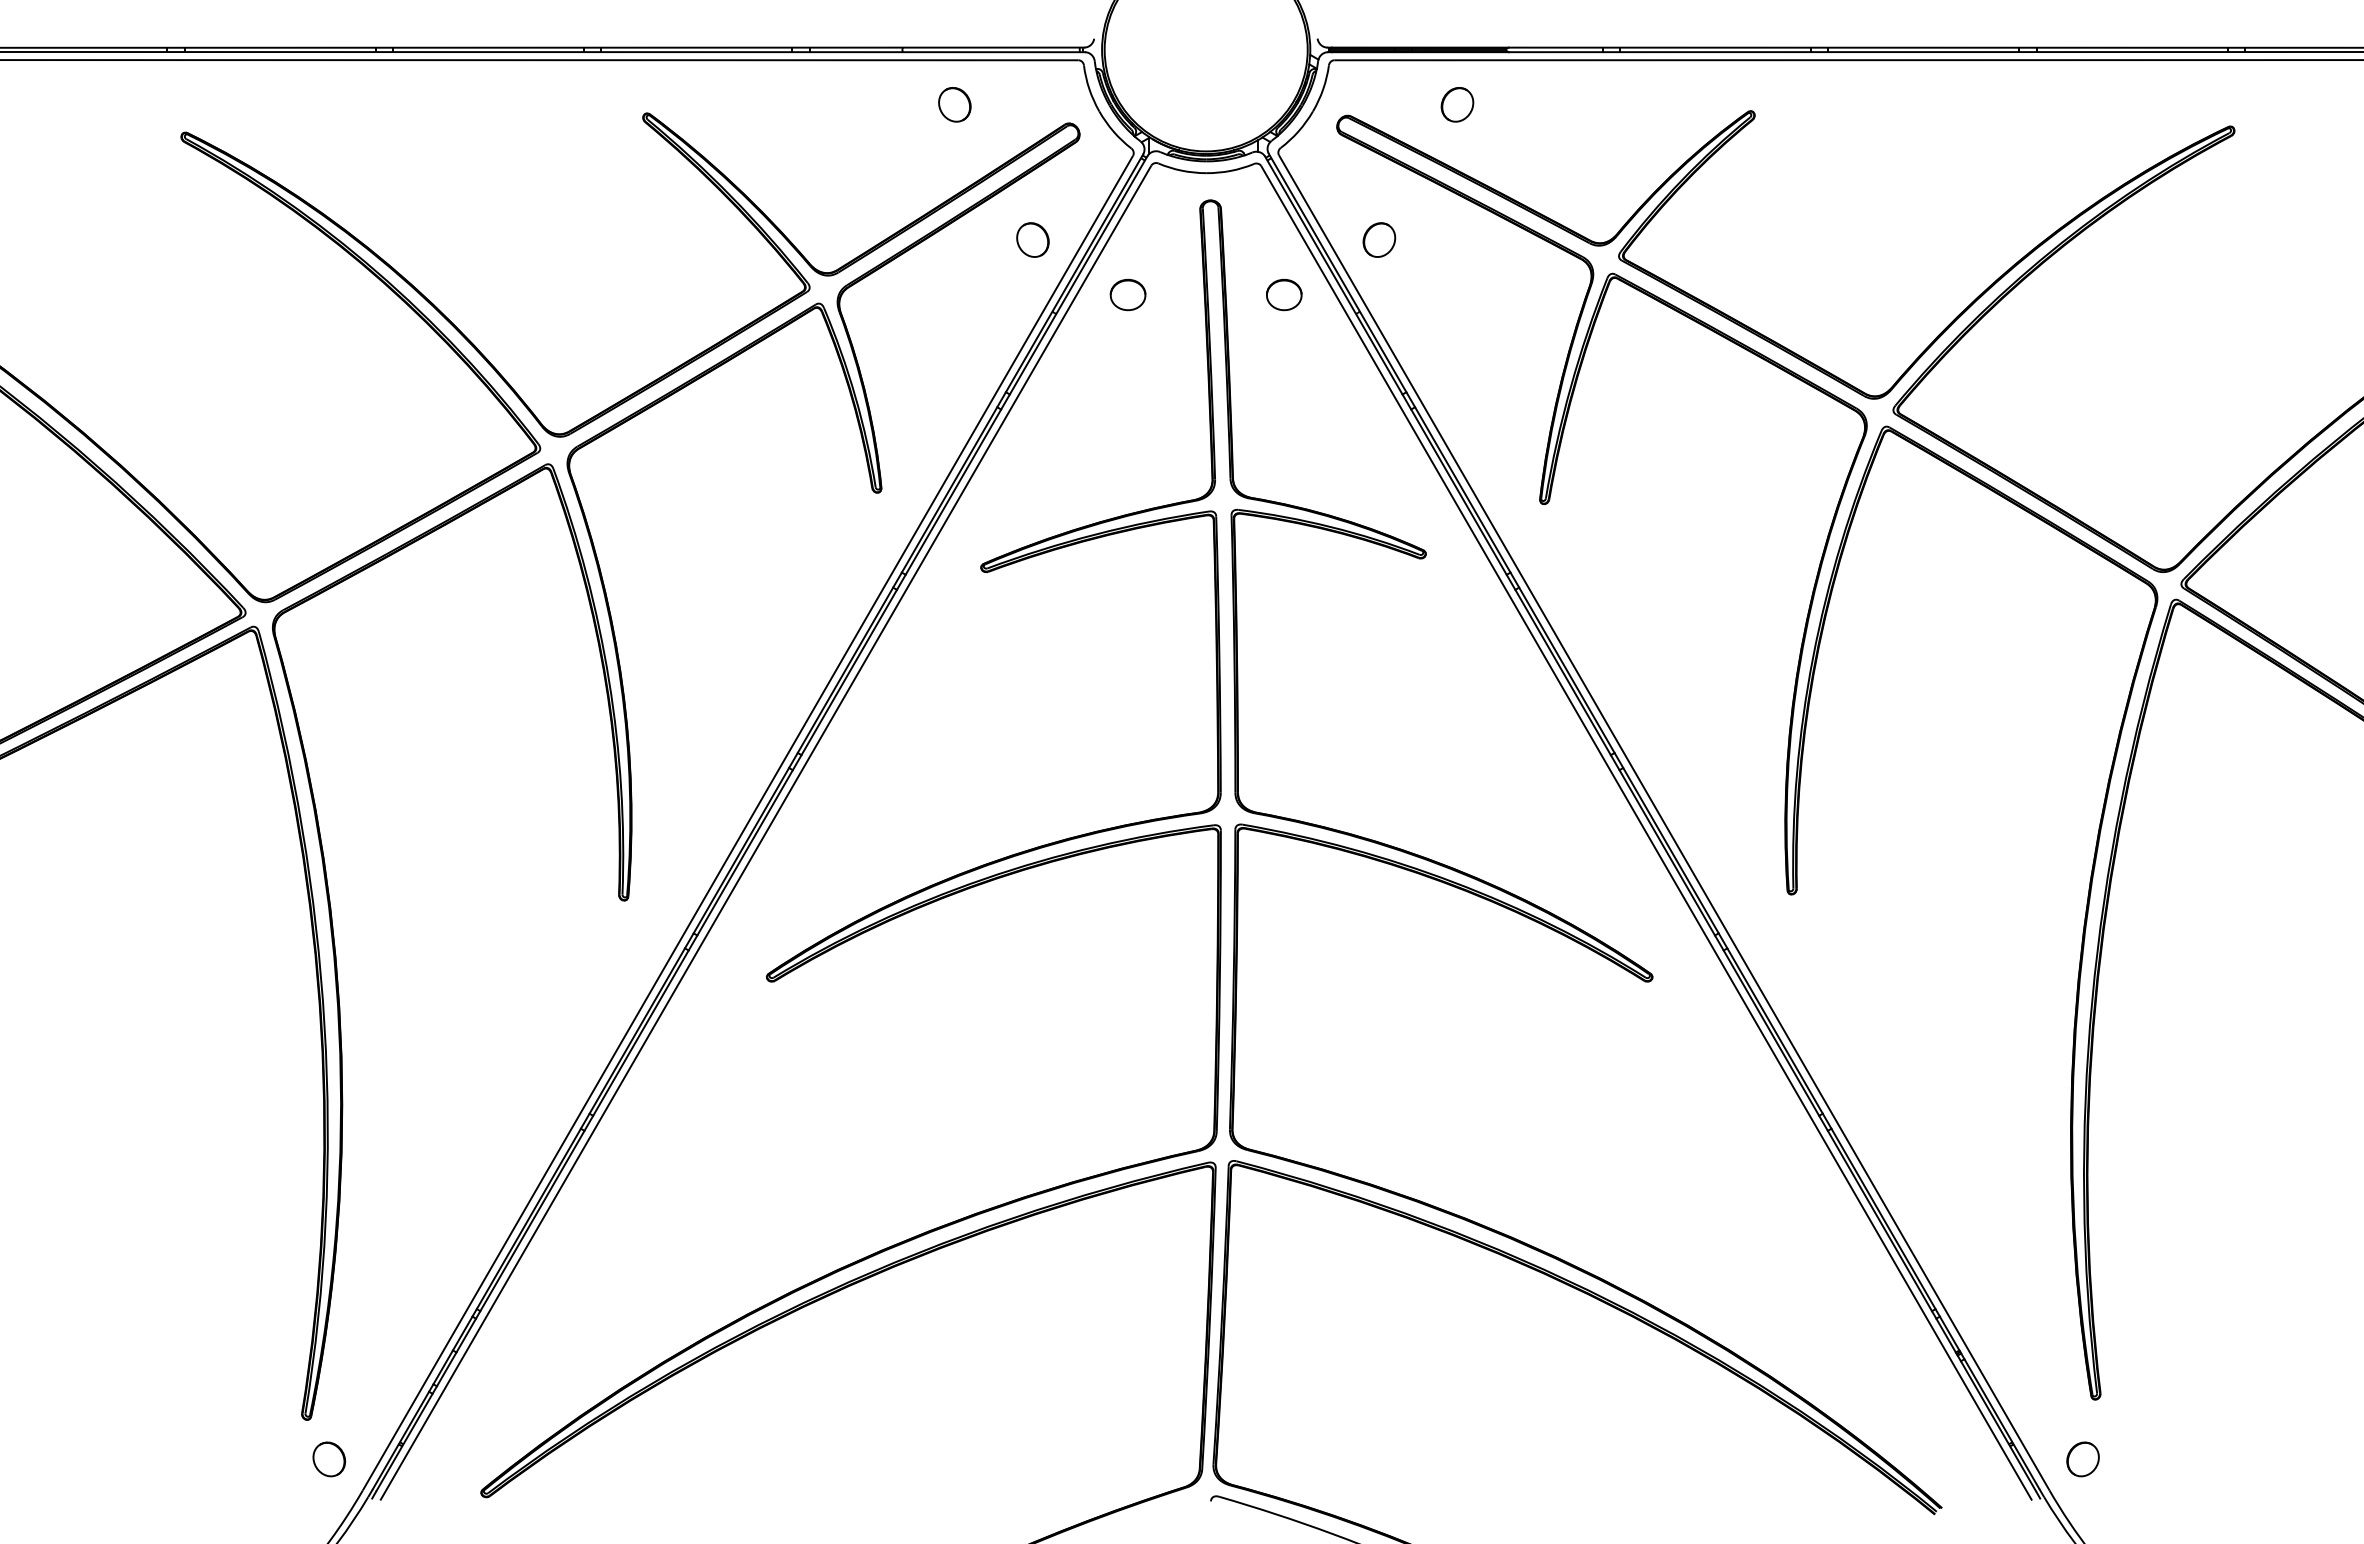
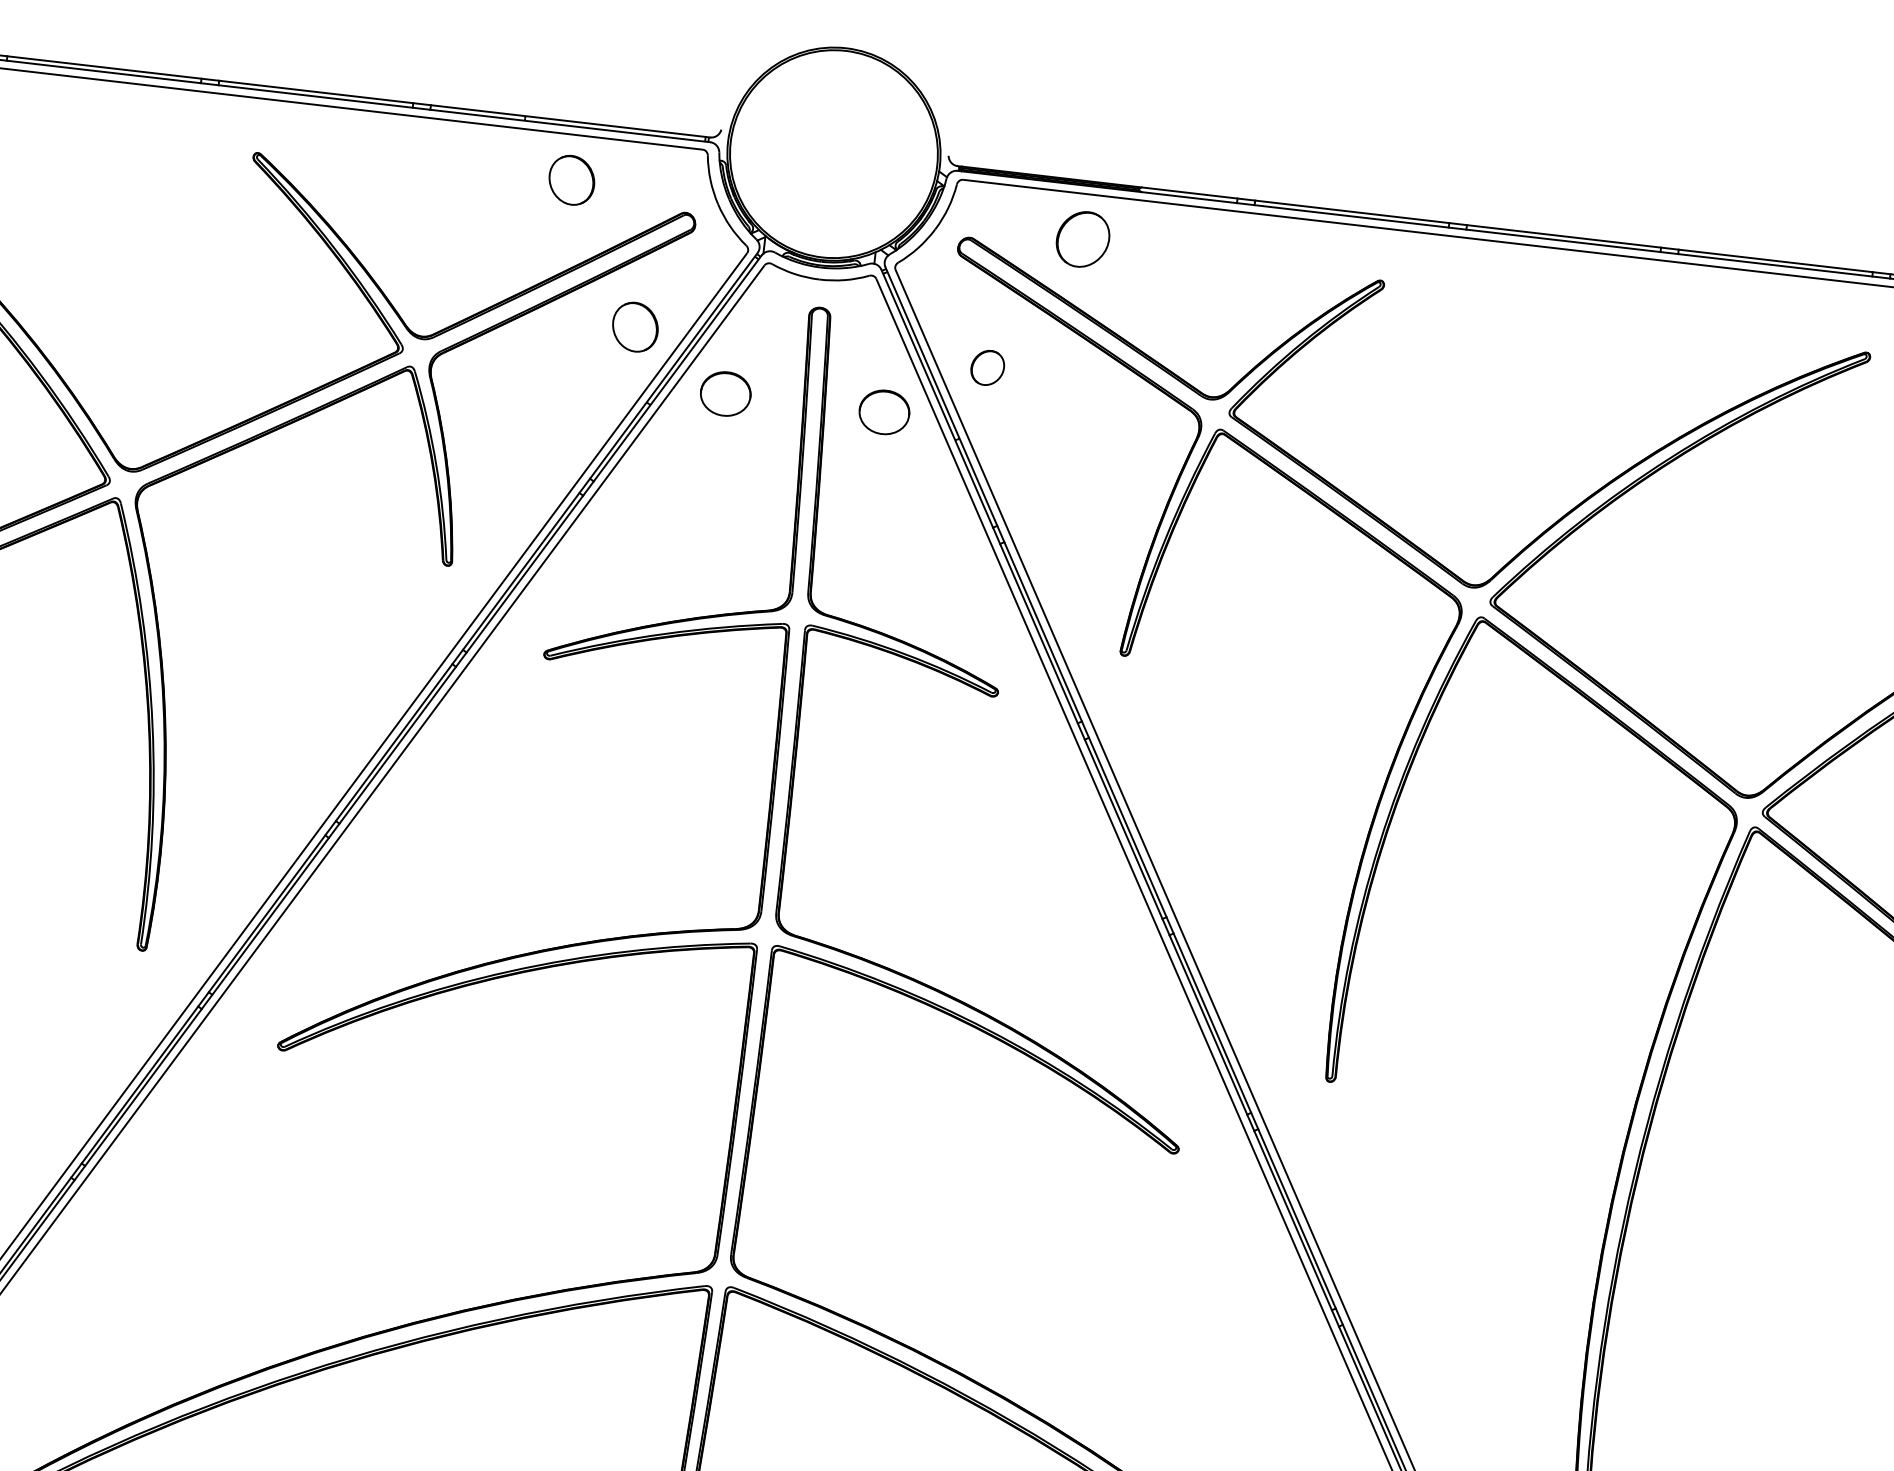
part: (954, 104) -> (571, 180), size x1.4
part: (1457, 104) -> (1083, 239), size x1.6
part: (1032, 239) -> (635, 326), size x1.4
part: (1127, 295) -> (725, 394), size x1.4
part: (1284, 295) -> (884, 413), size x1.4

